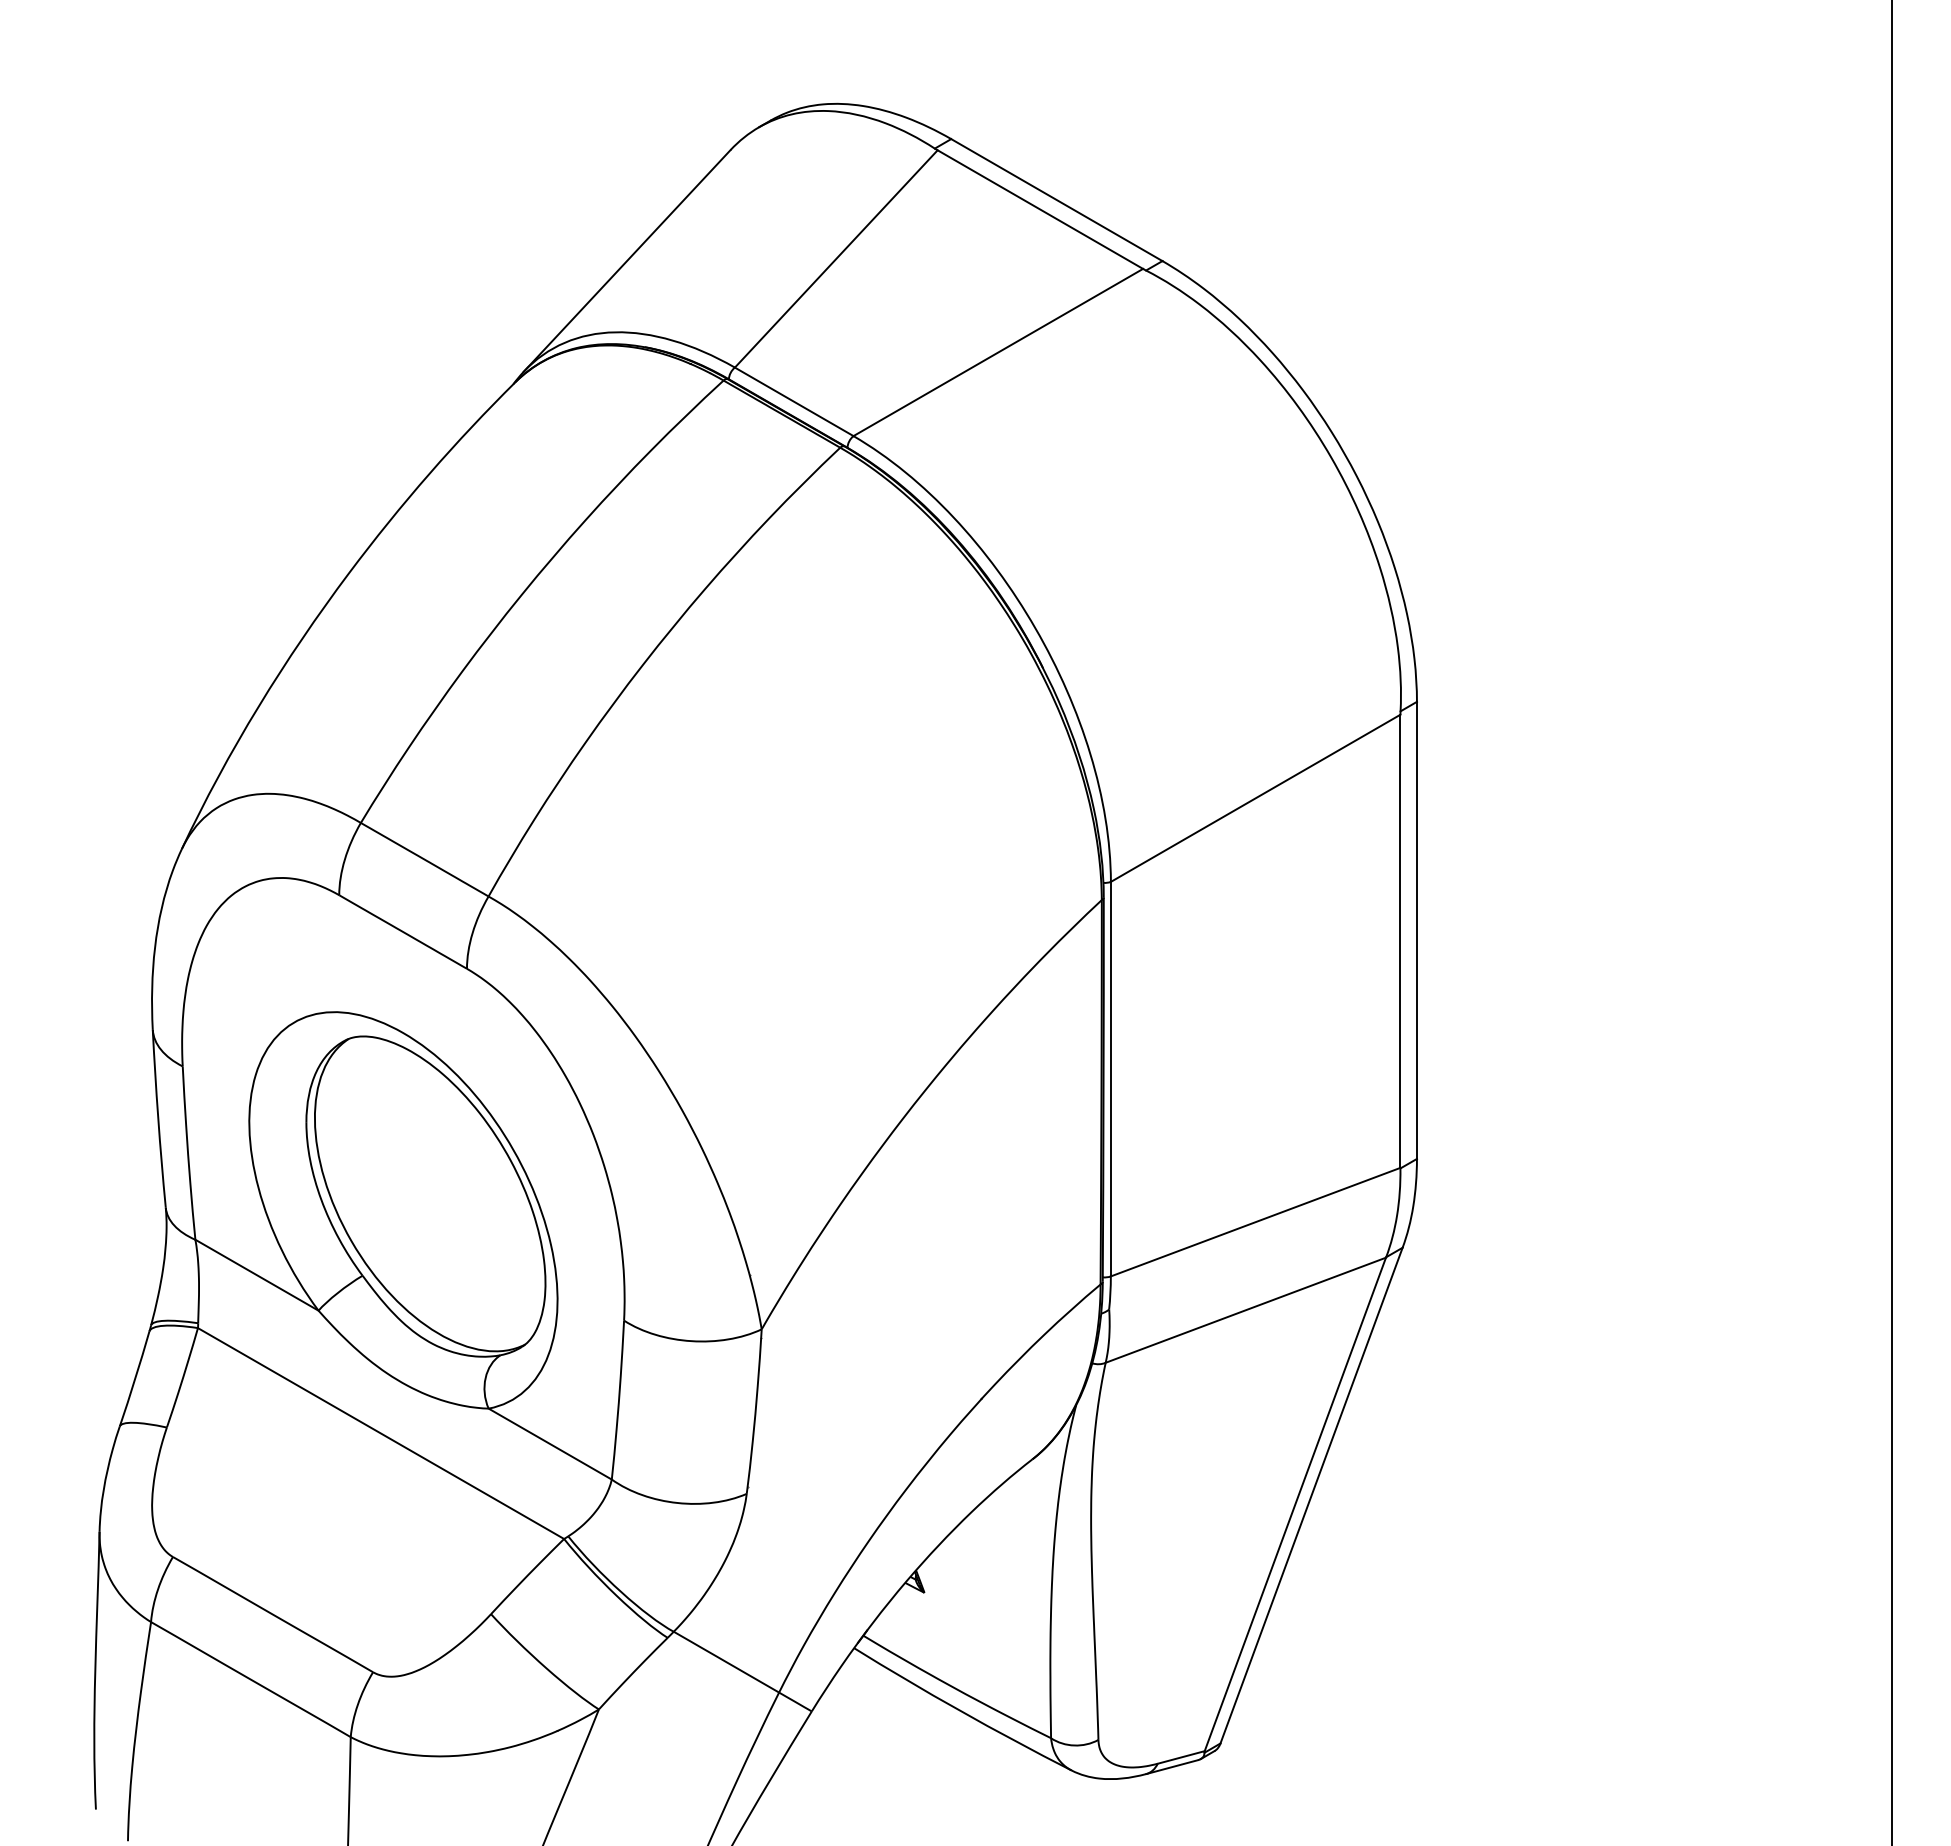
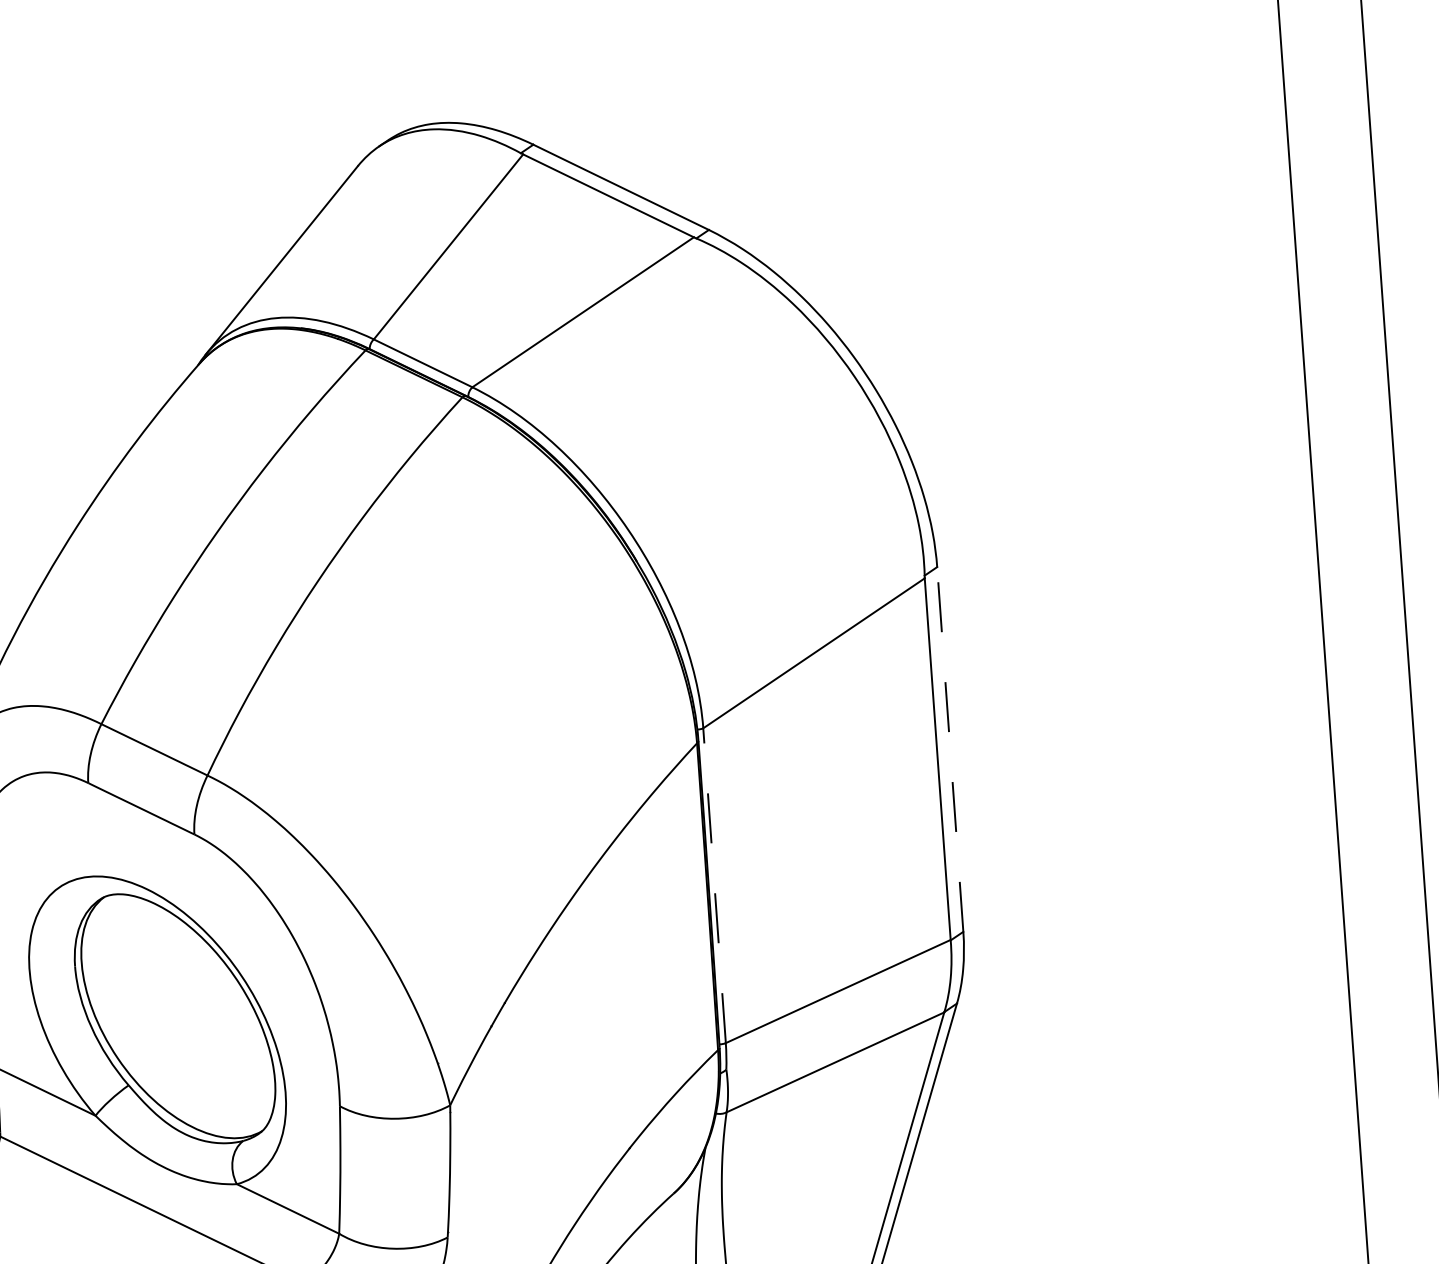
line: (1416, 930) -> (949, 749), solid -> dashed
line: (1110, 1078) -> (714, 885), solid -> dashed

